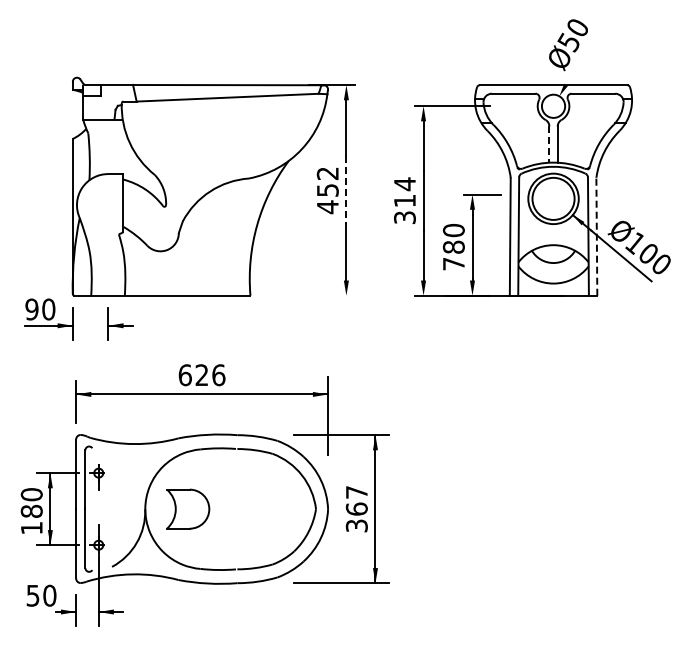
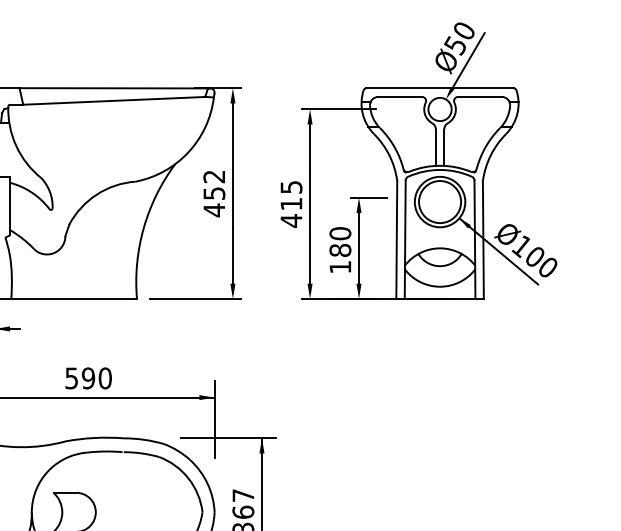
line: (582, 56) -> (469, 59), added
line: (549, 145) -> (436, 148), dashed -> solid
line: (346, 190) -> (233, 193), dashed -> solid
text: (404, 200) -> (291, 203), 314 -> 415
line: (596, 236) -> (483, 239), dashed -> solid
text: (453, 264) -> (340, 267), 780 -> 180
line: (308, 295) -> (195, 298), added
text: (201, 375) -> (88, 378), 626 -> 590

